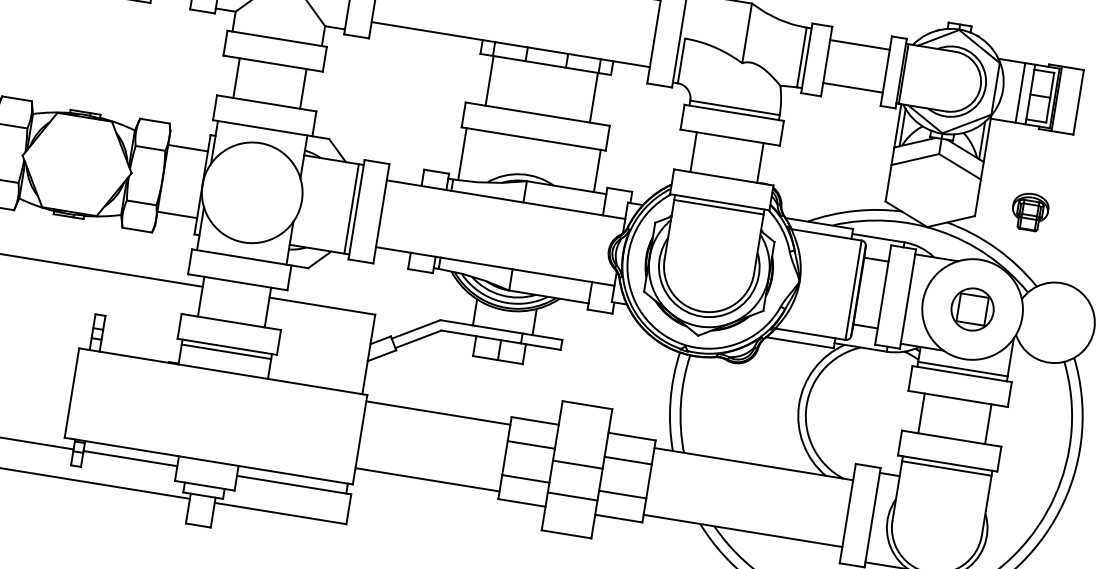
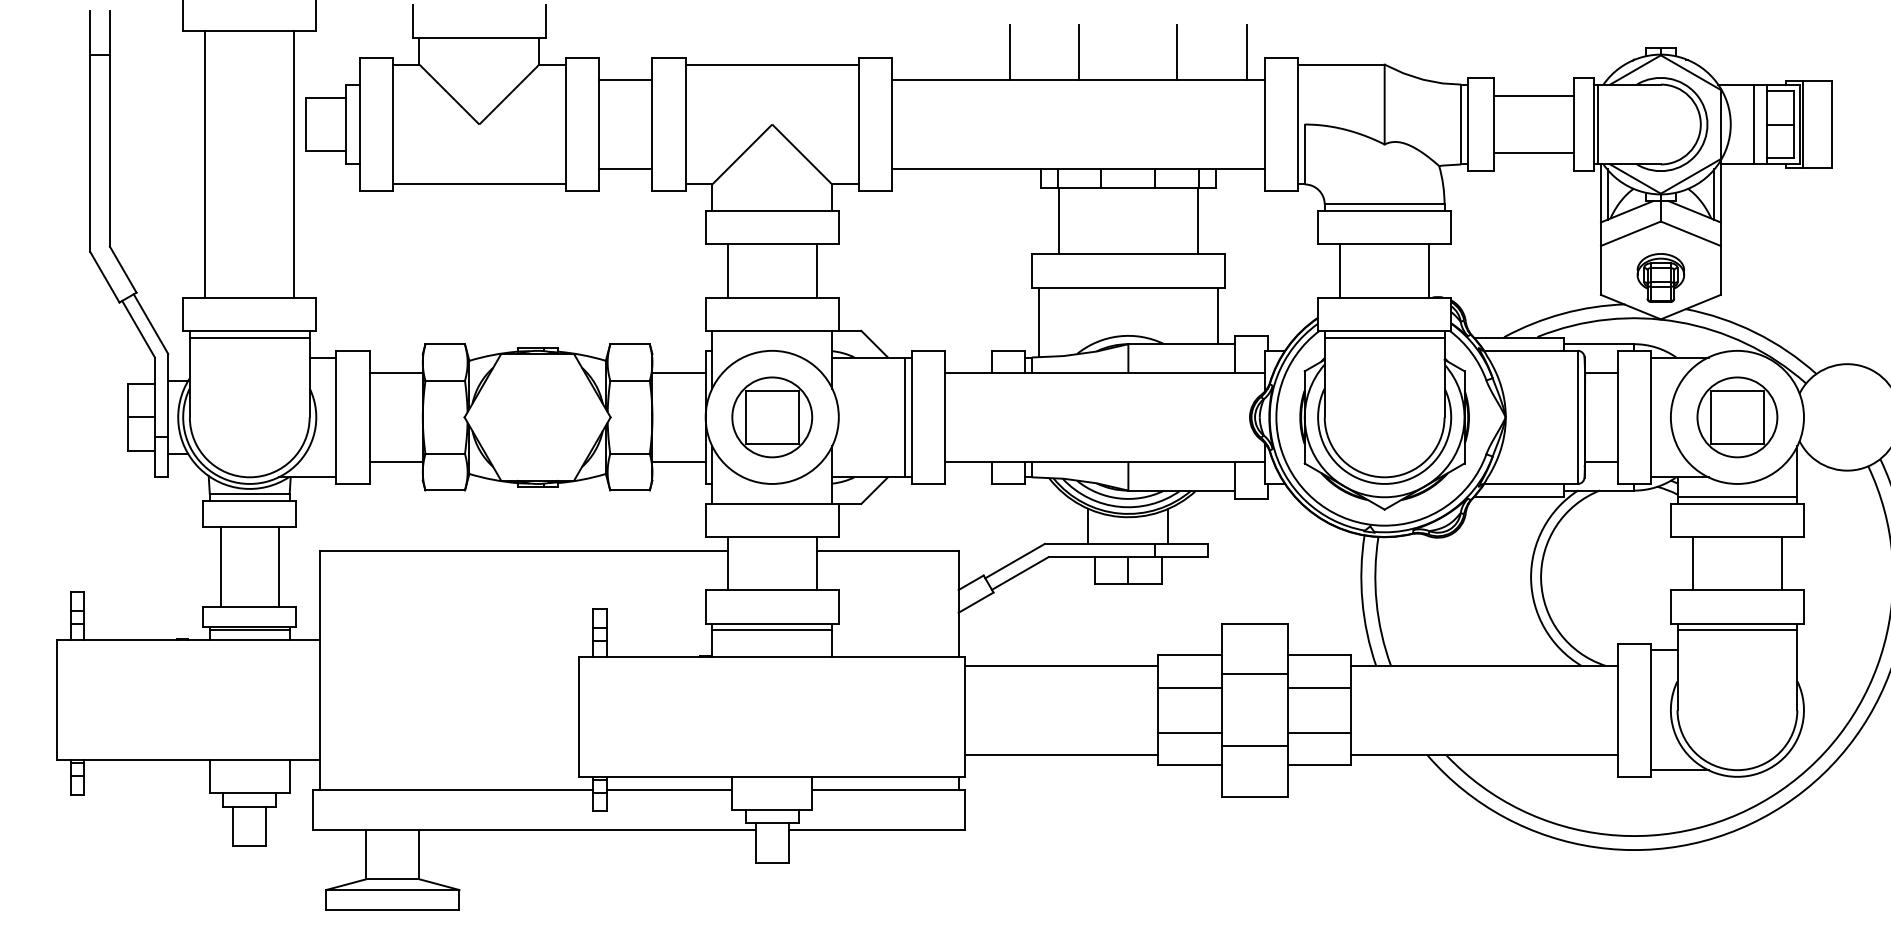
part: (252, 192) -> (772, 417), added
part: (1029, 211) -> (1660, 277), moved
part: (972, 309) -> (1737, 417), size x1.43
line: (577, 464) -> (1254, 674), moved

